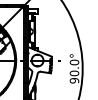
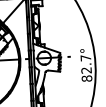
text: (74, 71) -> (86, 68), 90.0° -> 82.7°

